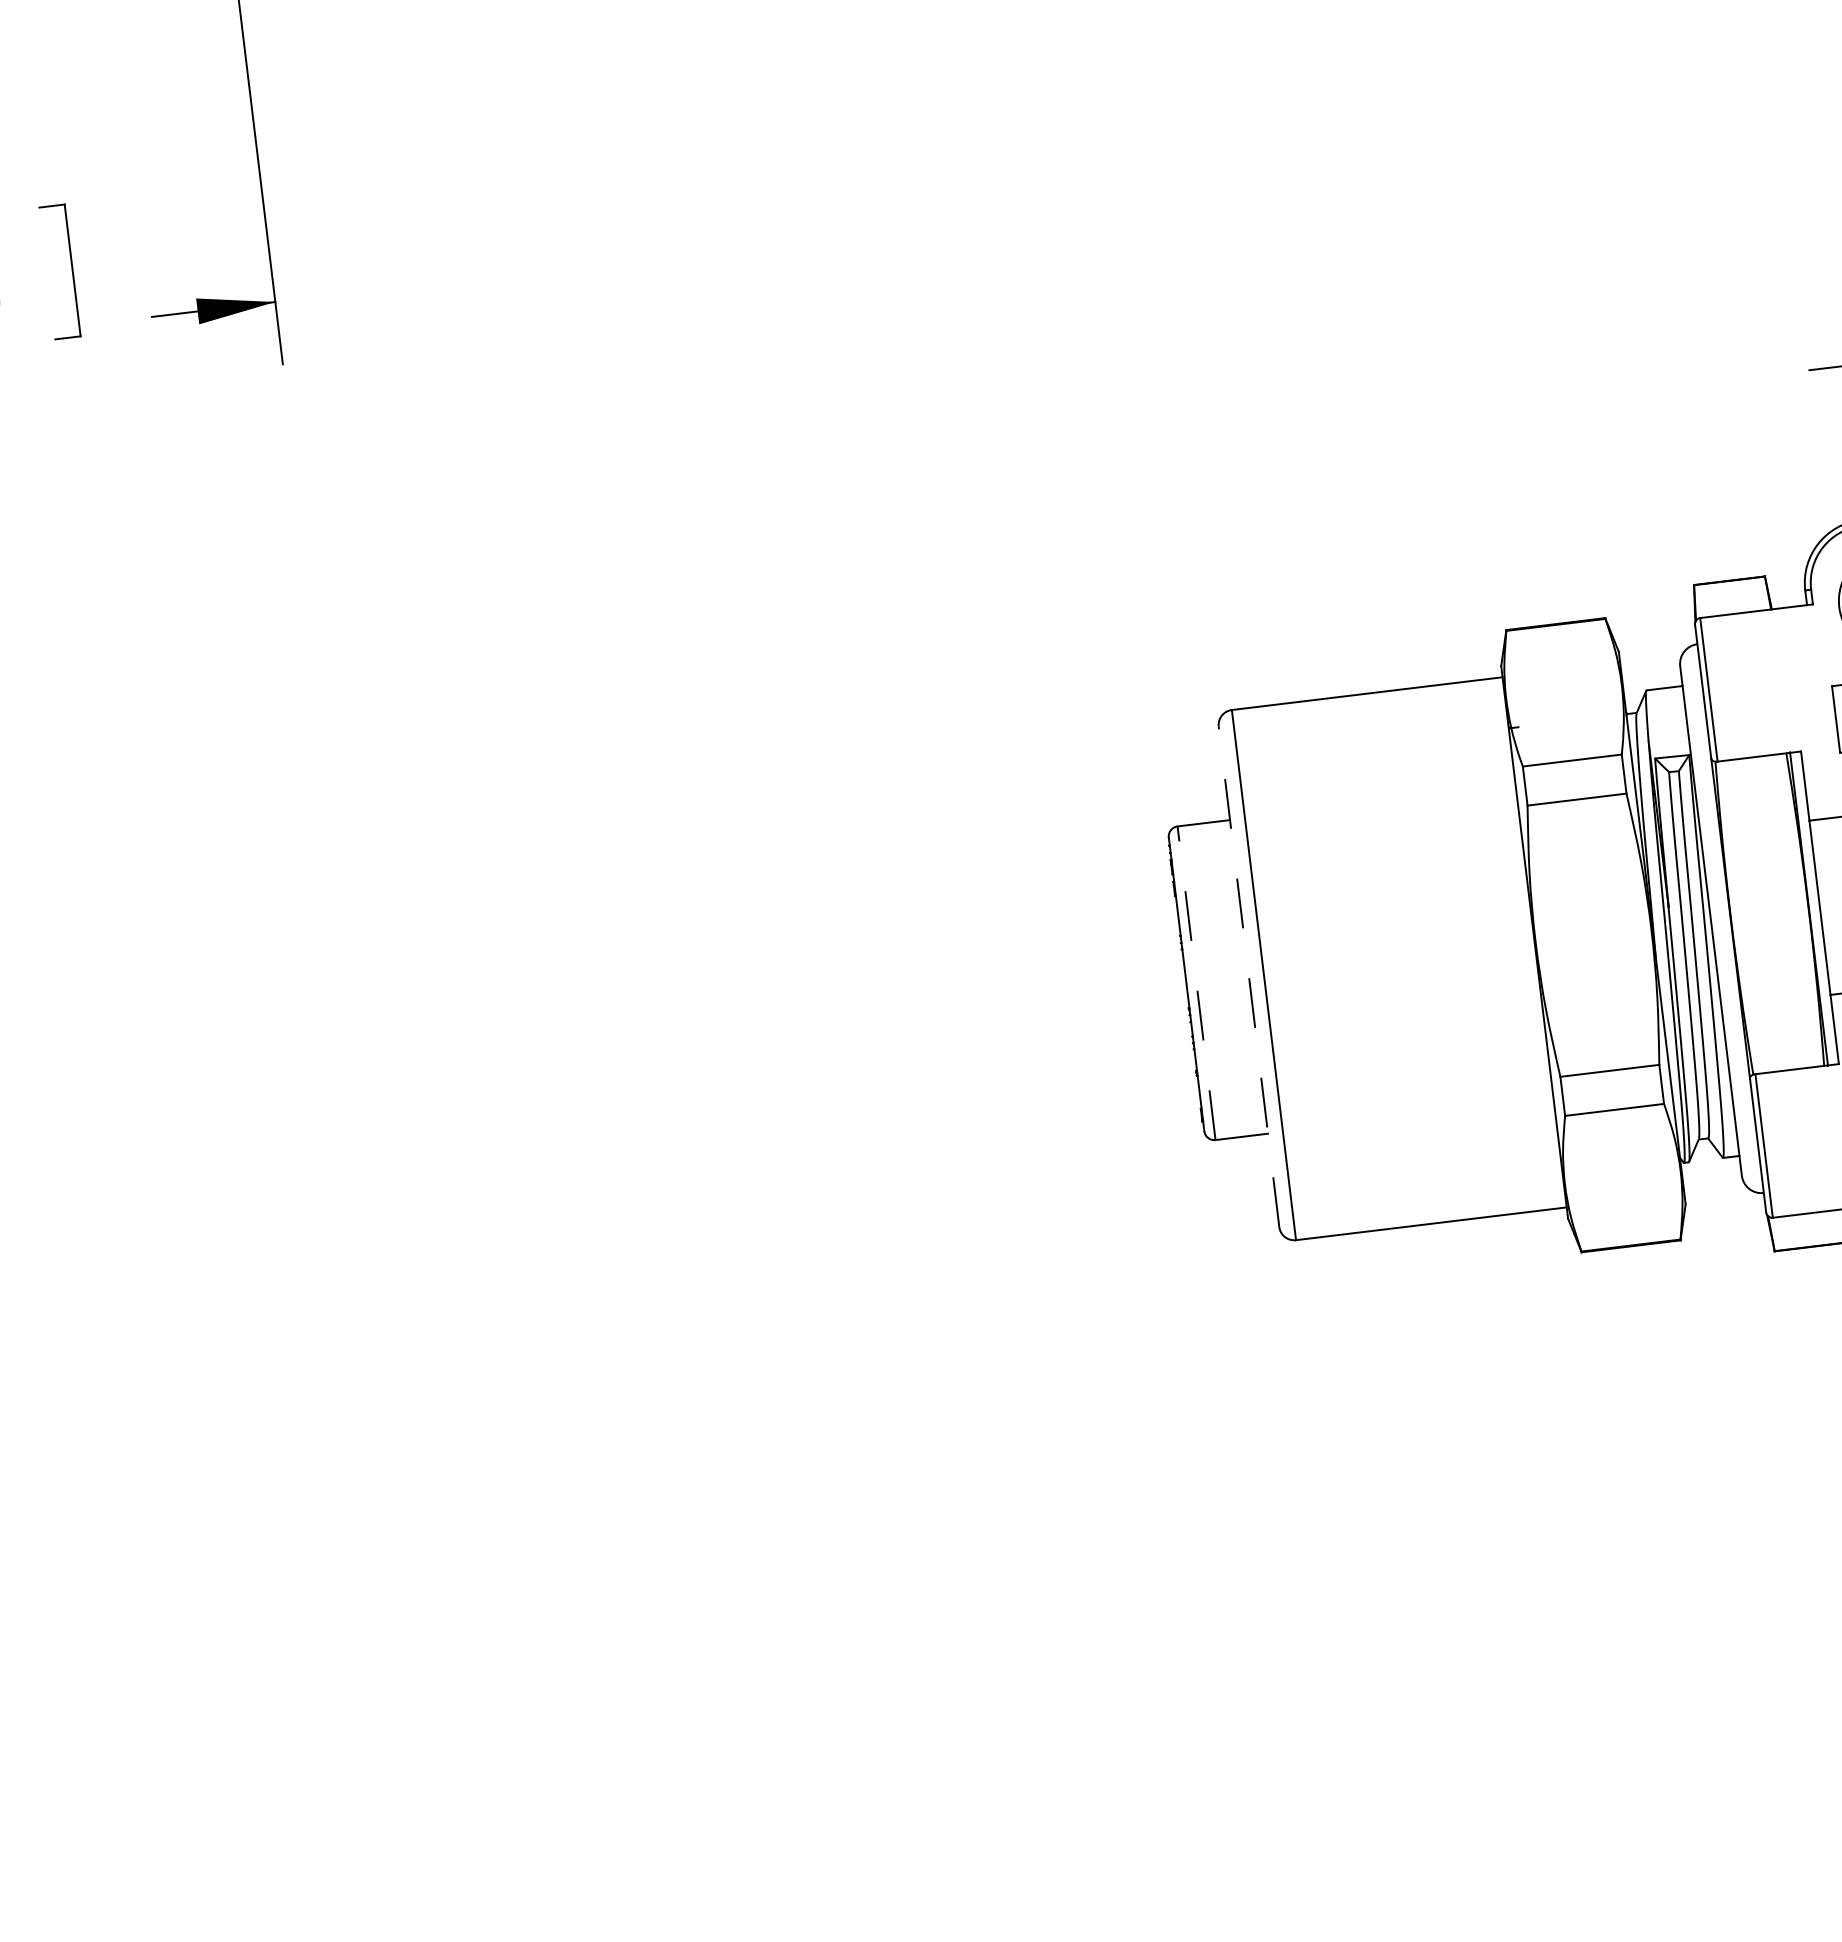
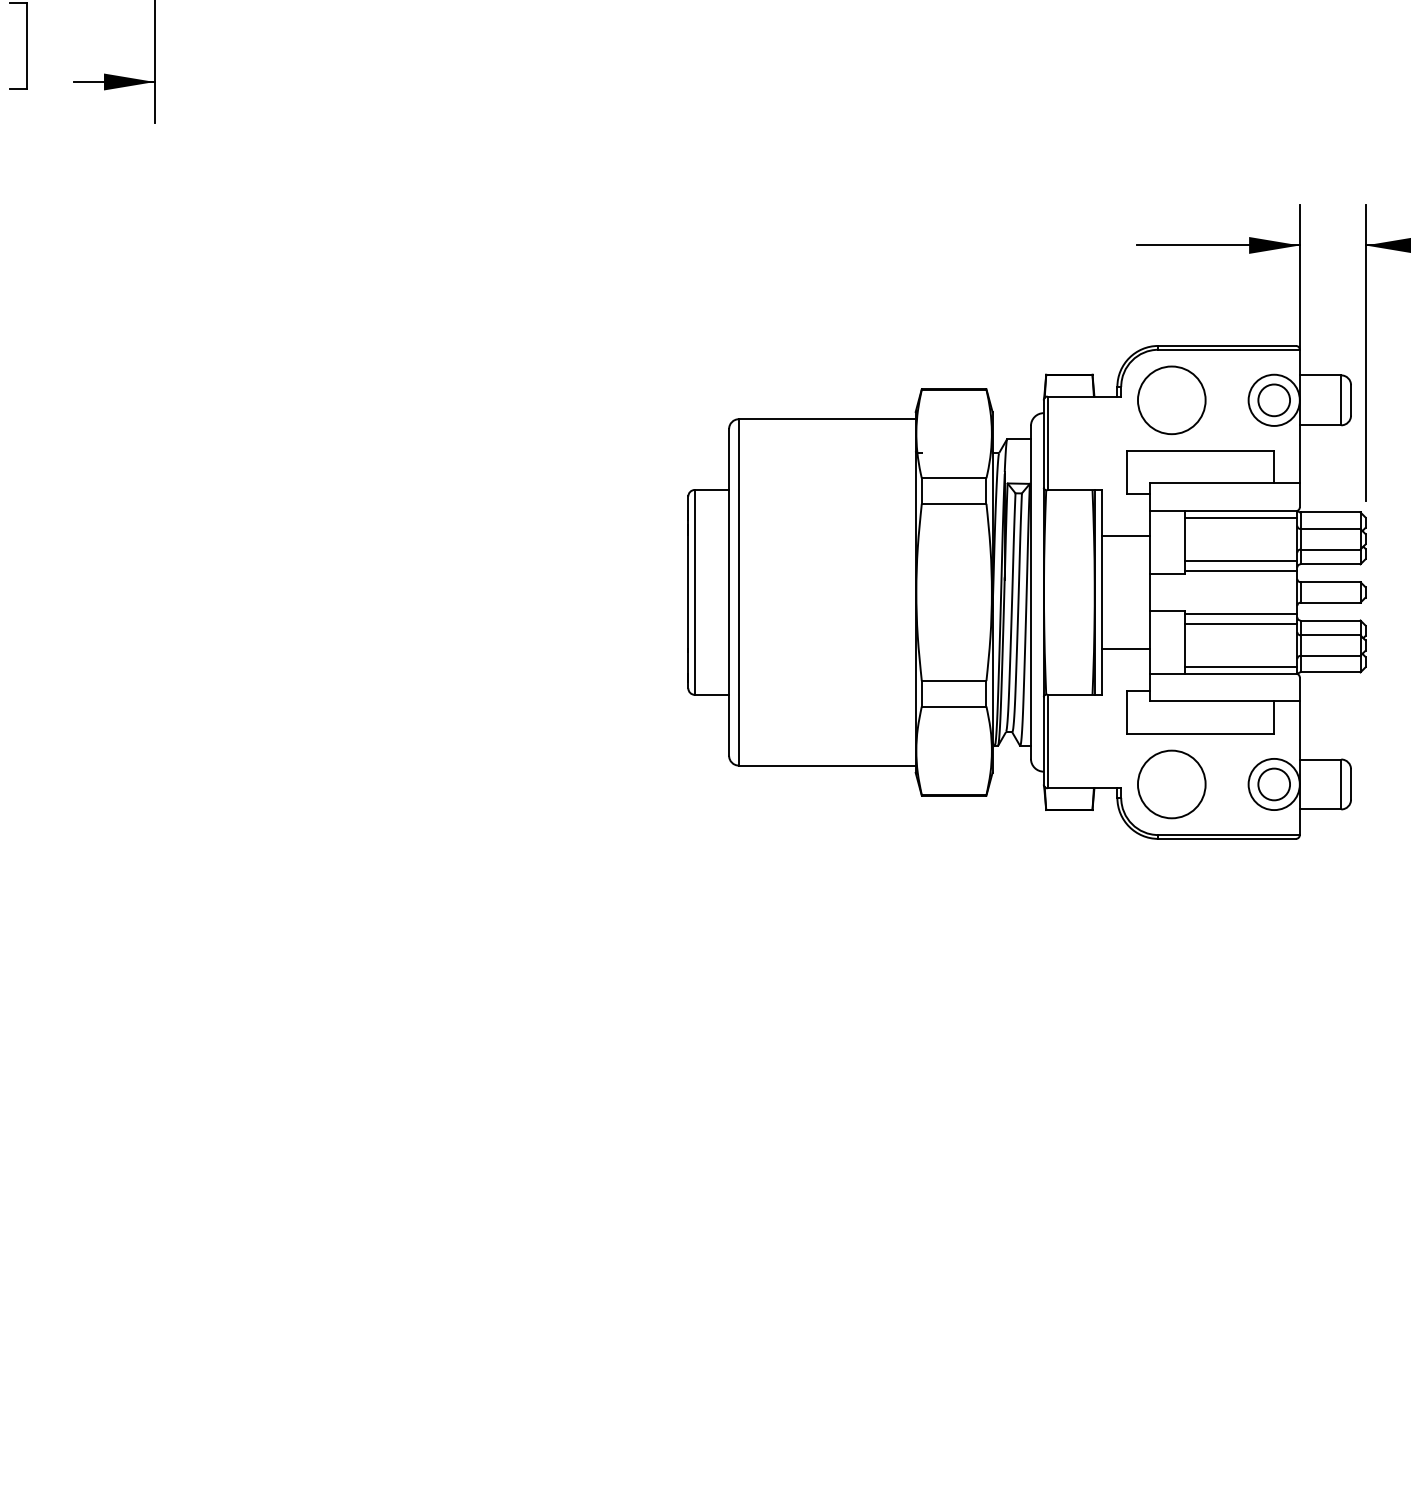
line: (1249, 975) -> (729, 591), dashed -> solid
line: (1195, 981) -> (694, 591), dashed -> solid

